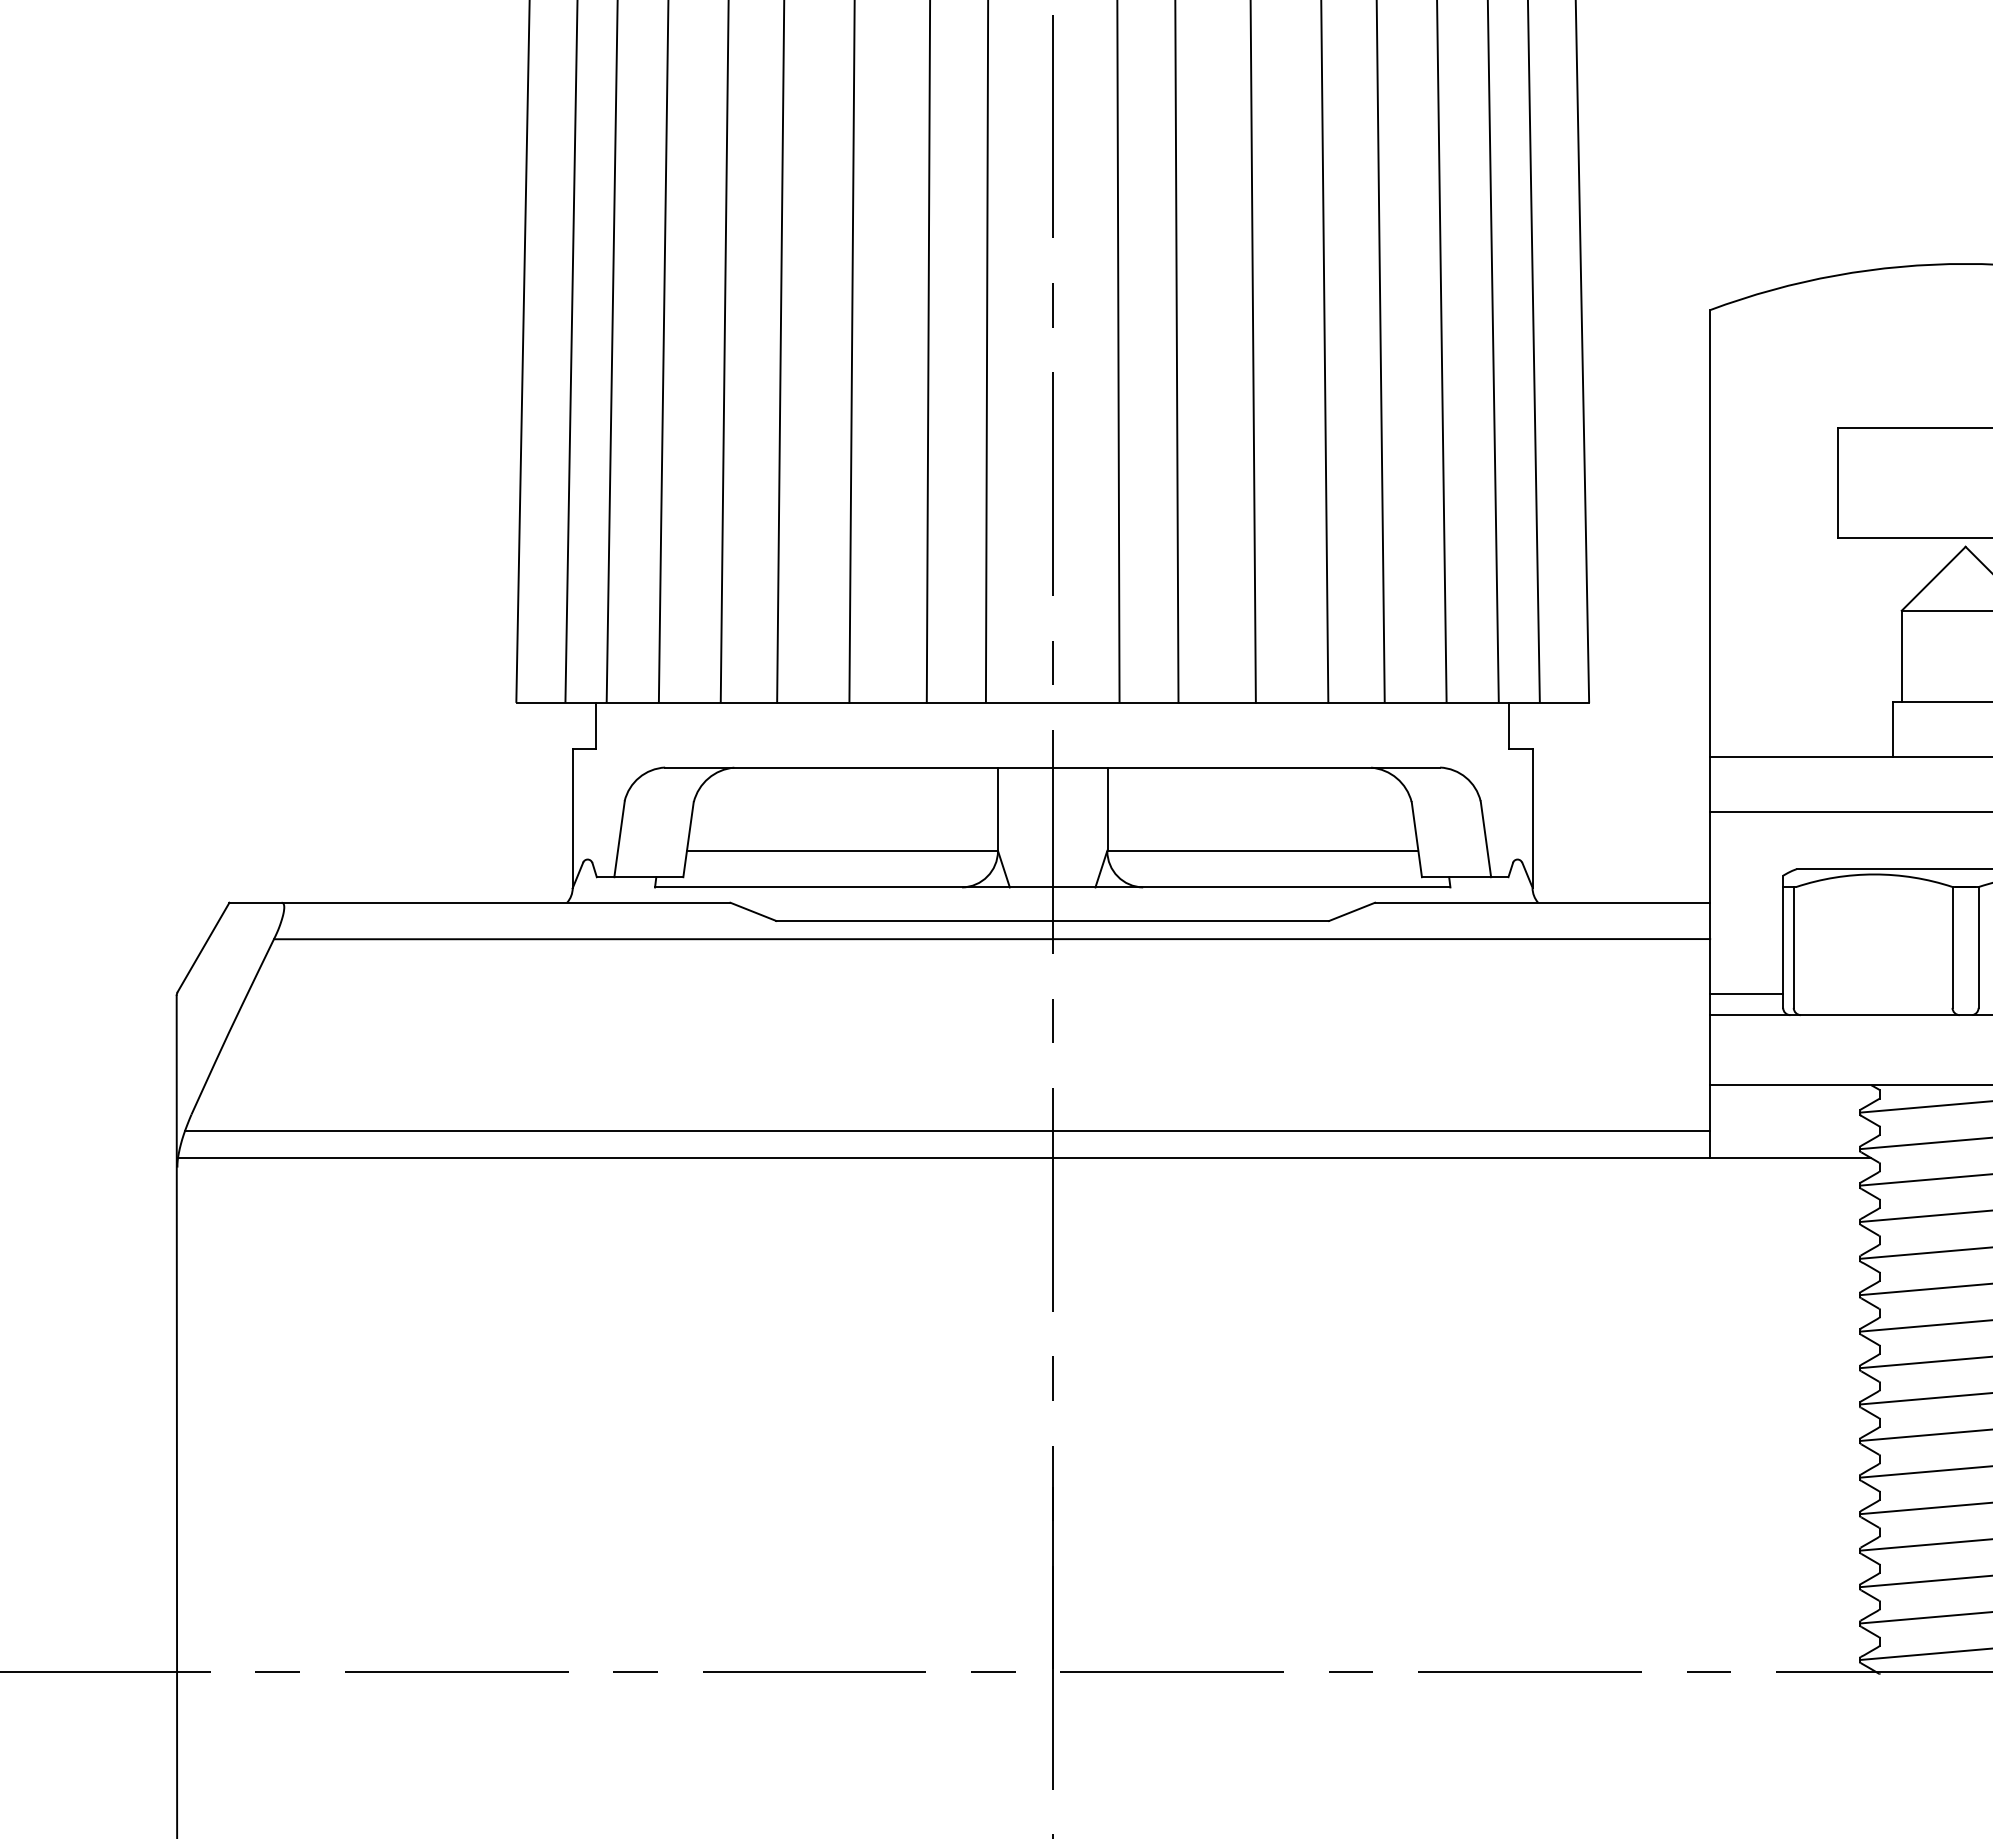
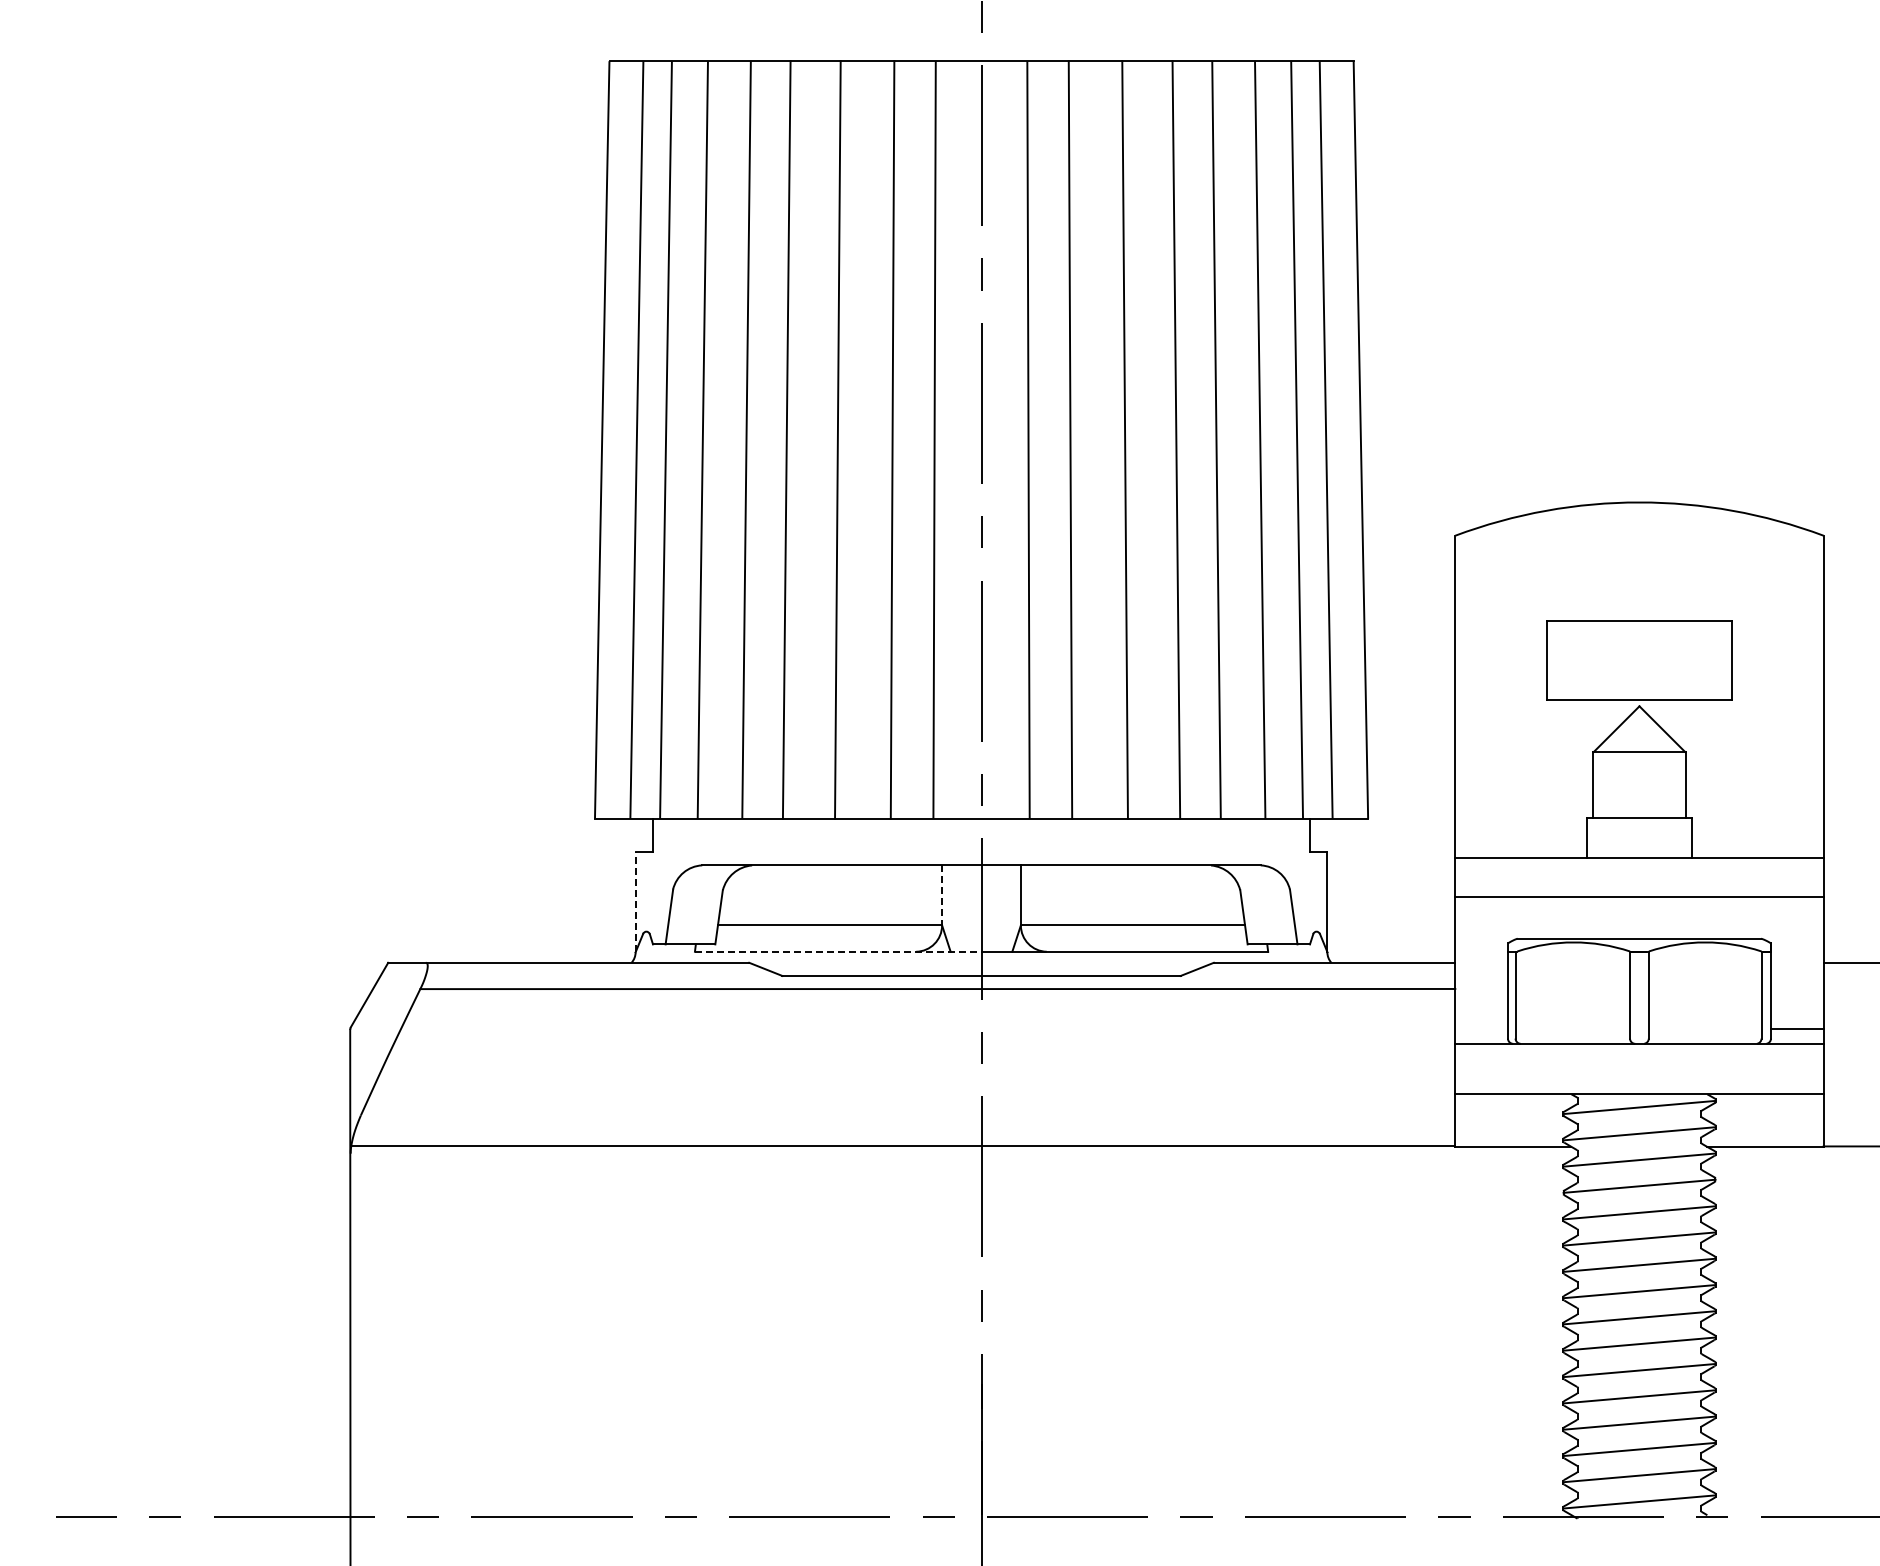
line: (998, 809) -> (942, 895), solid -> dashed
line: (572, 819) -> (635, 902), solid -> dashed
line: (854, 887) -> (838, 951), solid -> dashed
line: (1746, 993) -> (1481, 1028), removed
line: (947, 1129) -> (905, 1126), removed

